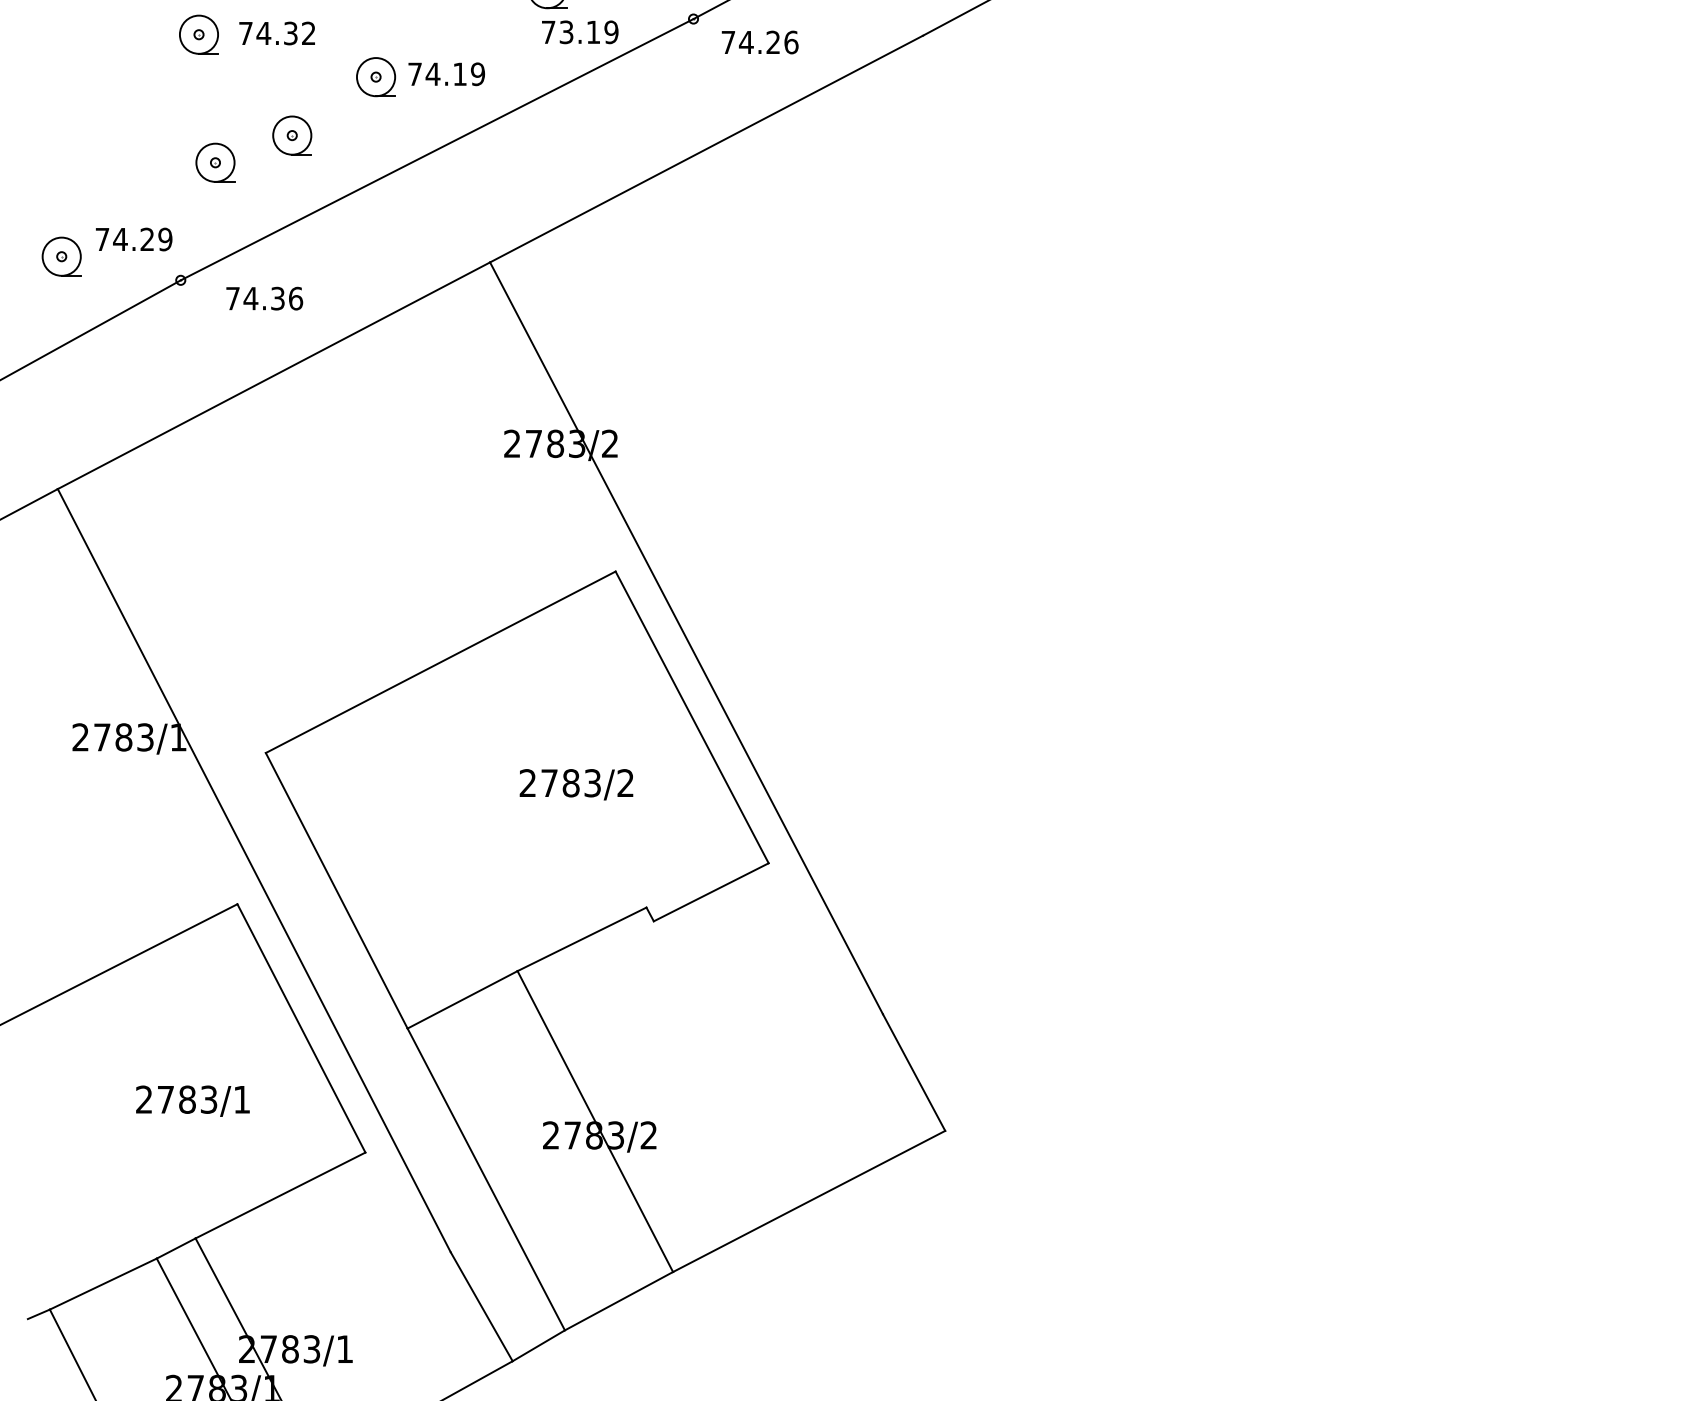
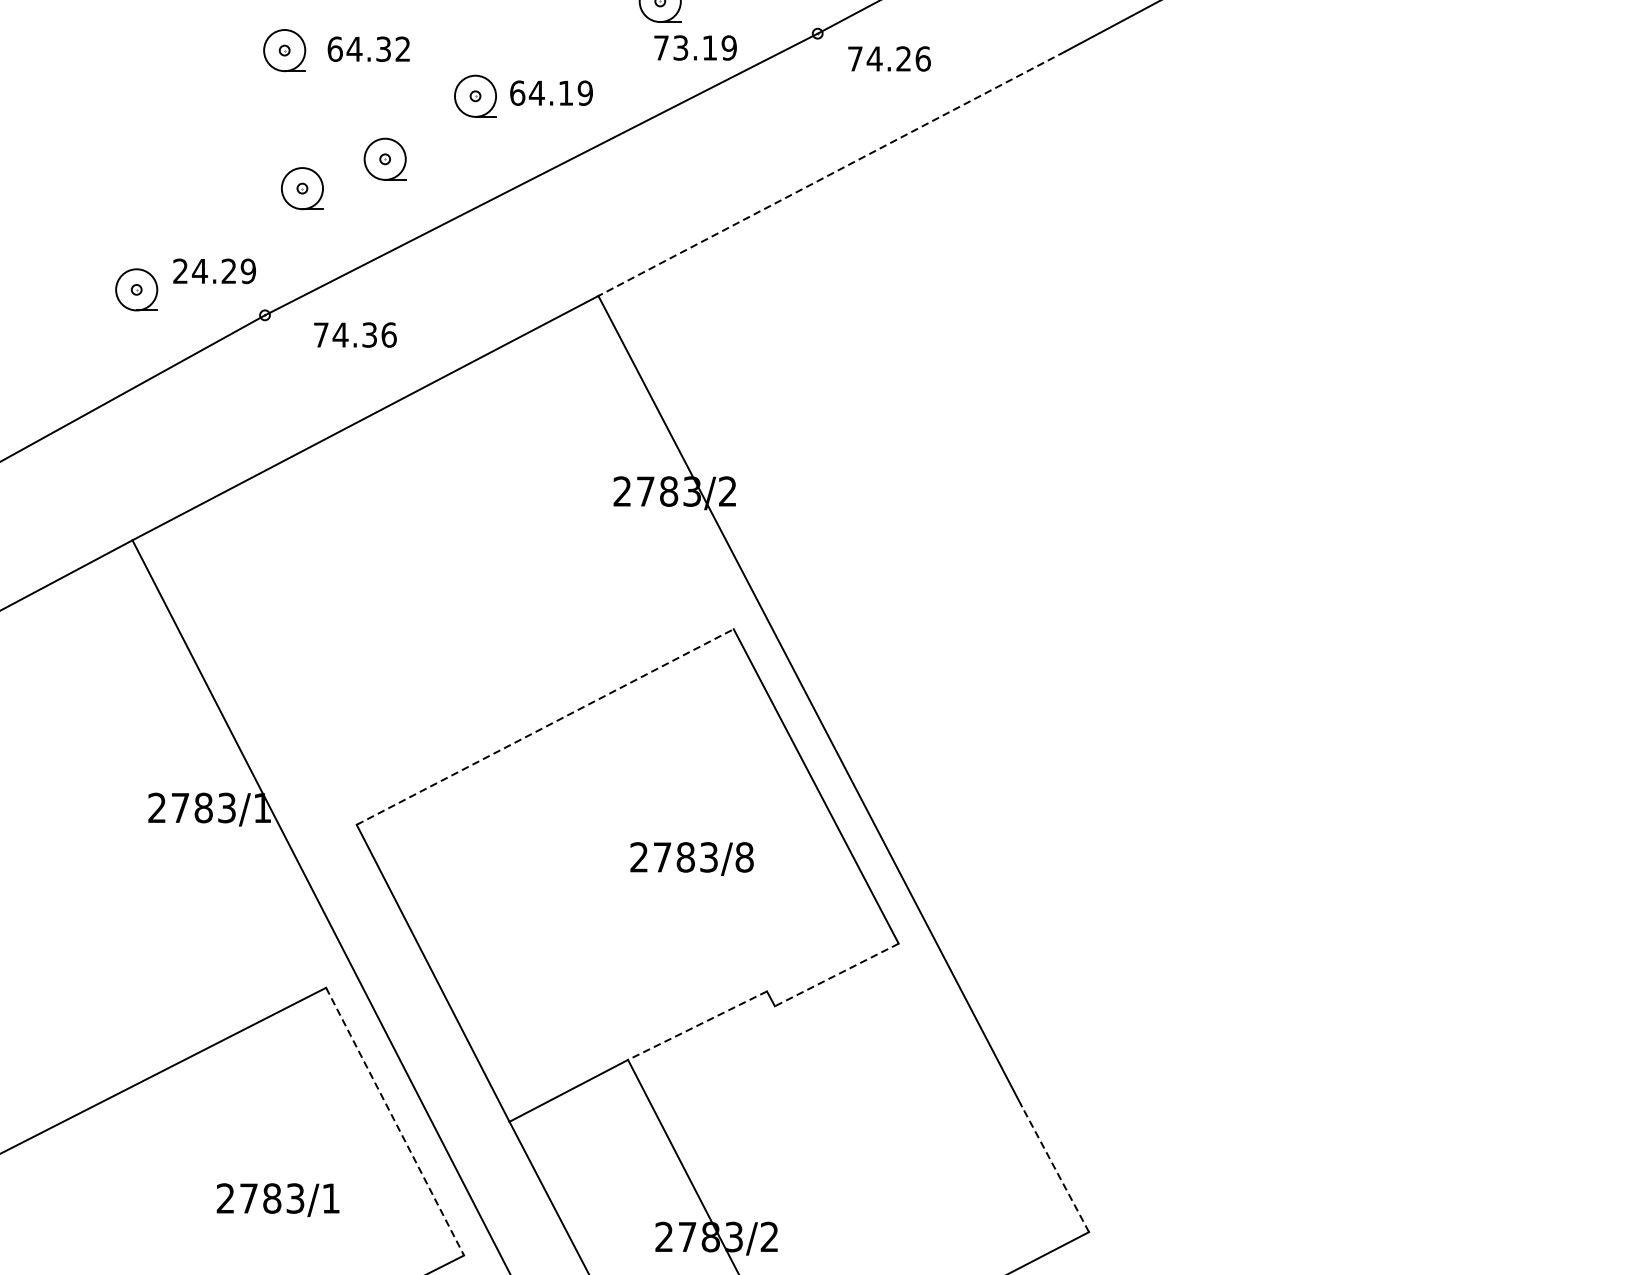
text: (246, 33) -> (335, 49), 74.32 -> 64.32
text: (415, 74) -> (518, 93), 74.19 -> 64.19
line: (706, 149) -> (831, 174), solid -> dashed
text: (102, 238) -> (180, 270), 74.29 -> 24.29
line: (441, 662) -> (546, 727), solid -> dashed
text: (625, 783) -> (744, 857), 2783/2 -> 2783/8
line: (710, 892) -> (836, 975), solid -> dashed
line: (582, 939) -> (698, 1025), solid -> dashed
line: (301, 1028) -> (395, 1121), solid -> dashed
line: (913, 1072) -> (1054, 1169), solid -> dashed

